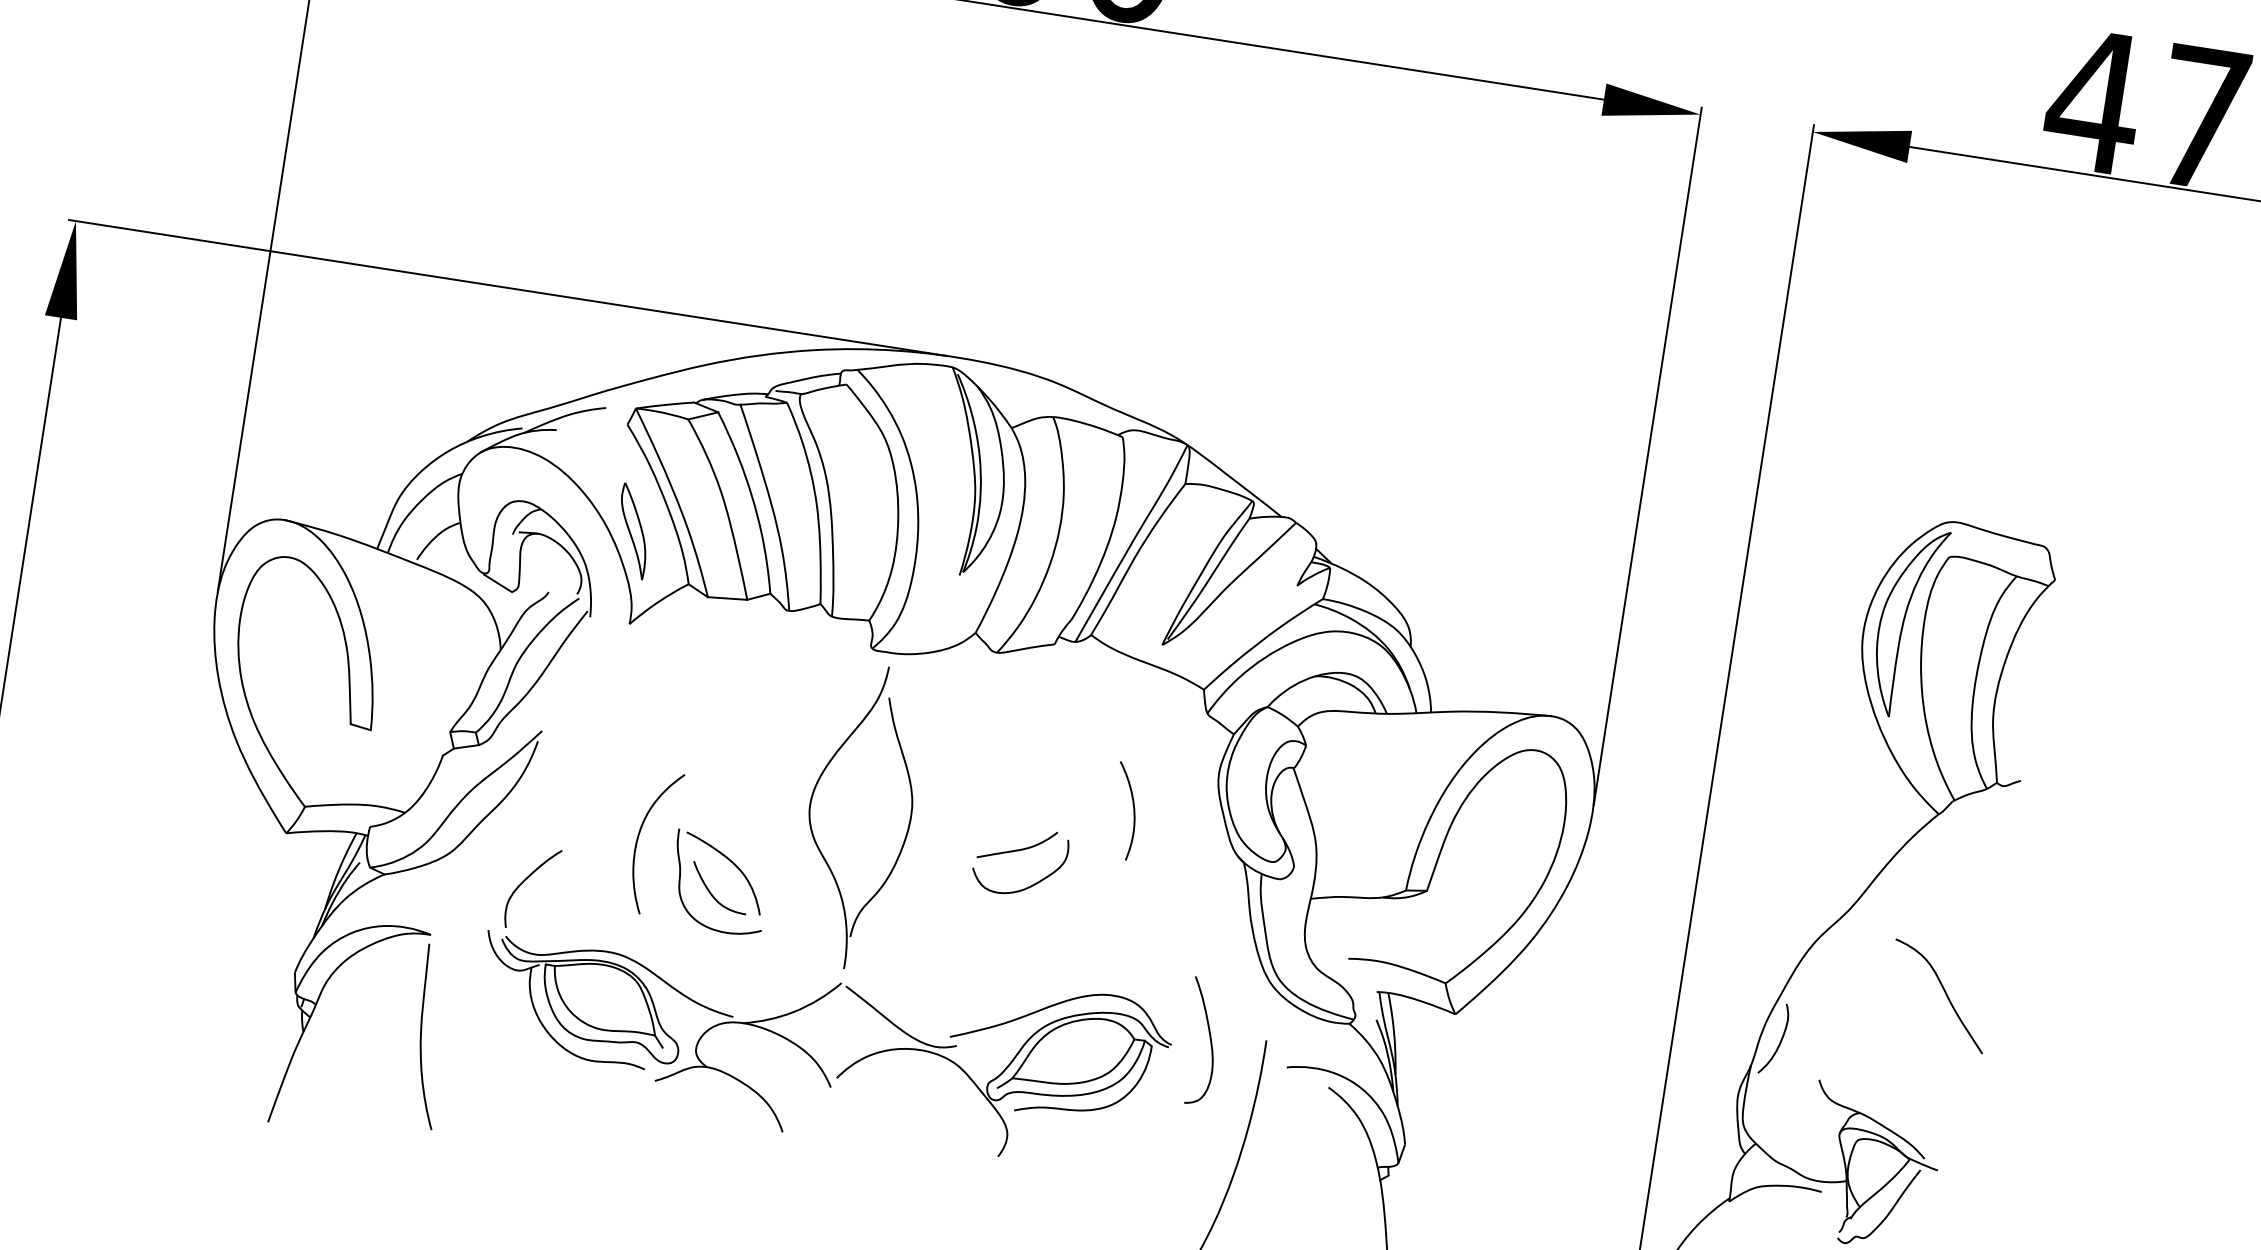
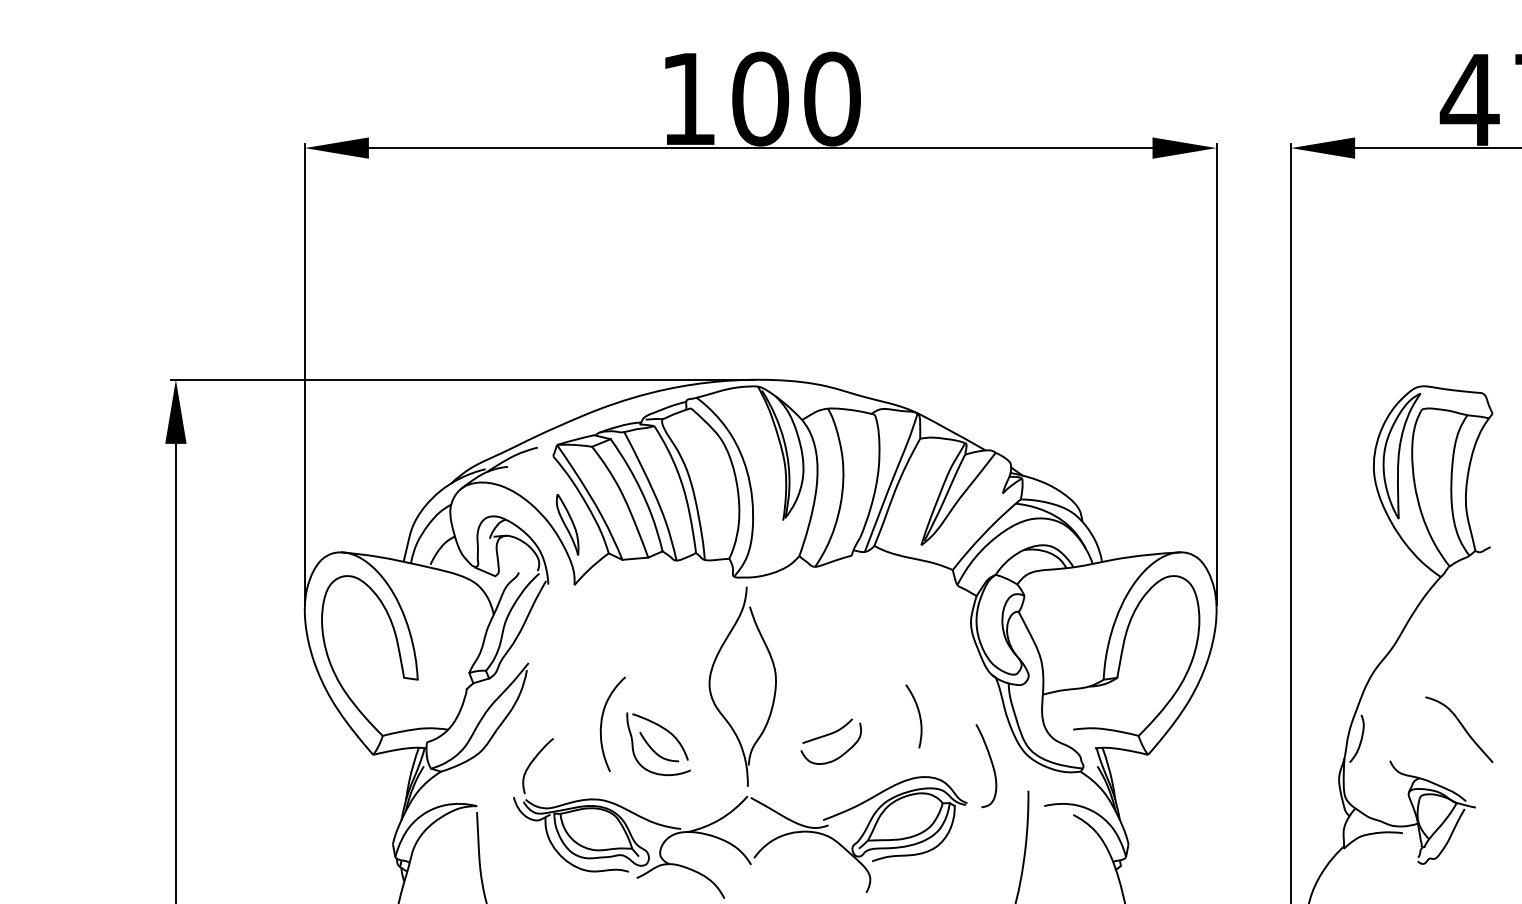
curve: (1132, 809) -> (918, 714), moved
part: (1019, 851) -> (829, 735), moved
curve: (1943, 991) -> (1461, 726), moved
curve: (1209, 1042) -> (991, 765), moved

